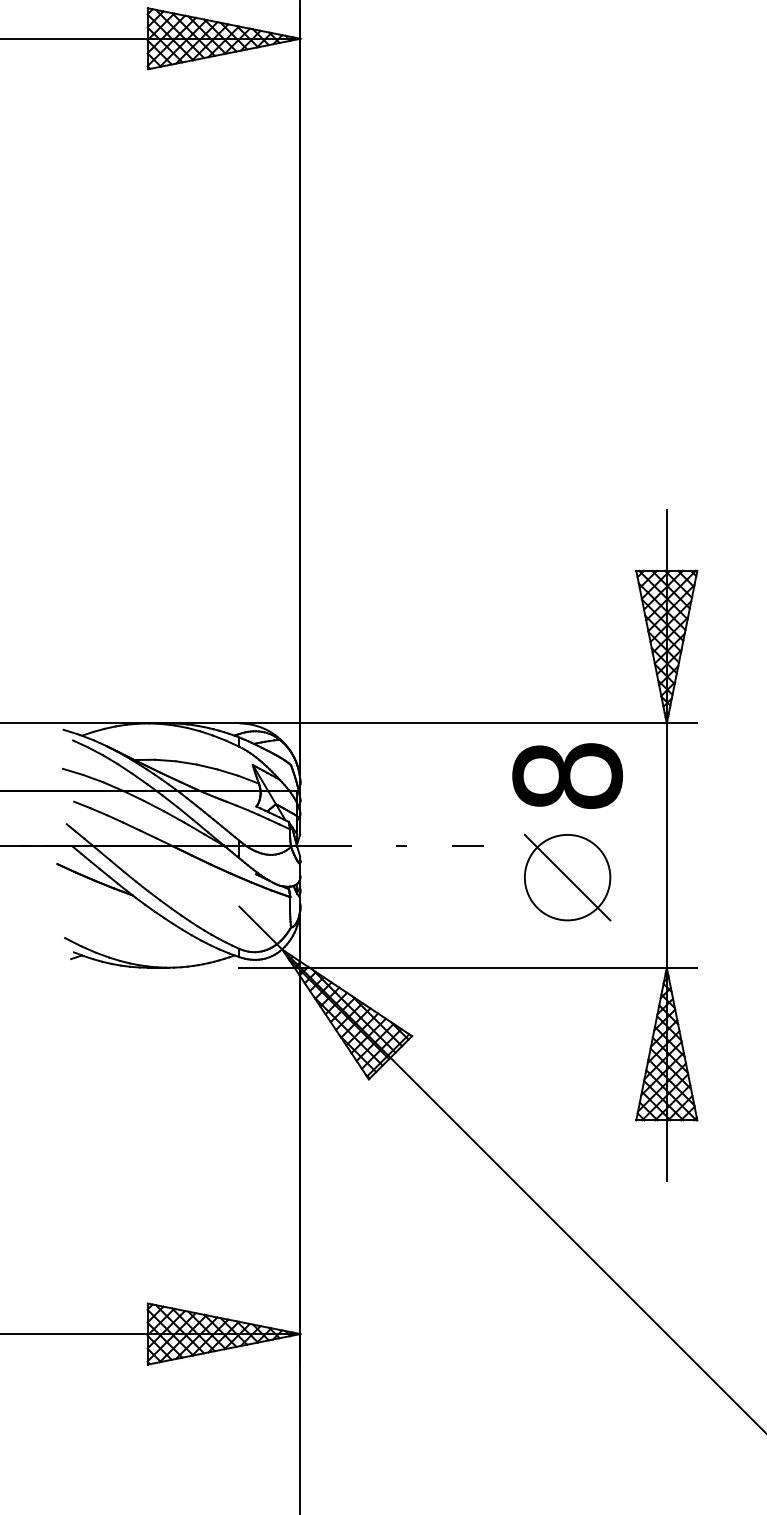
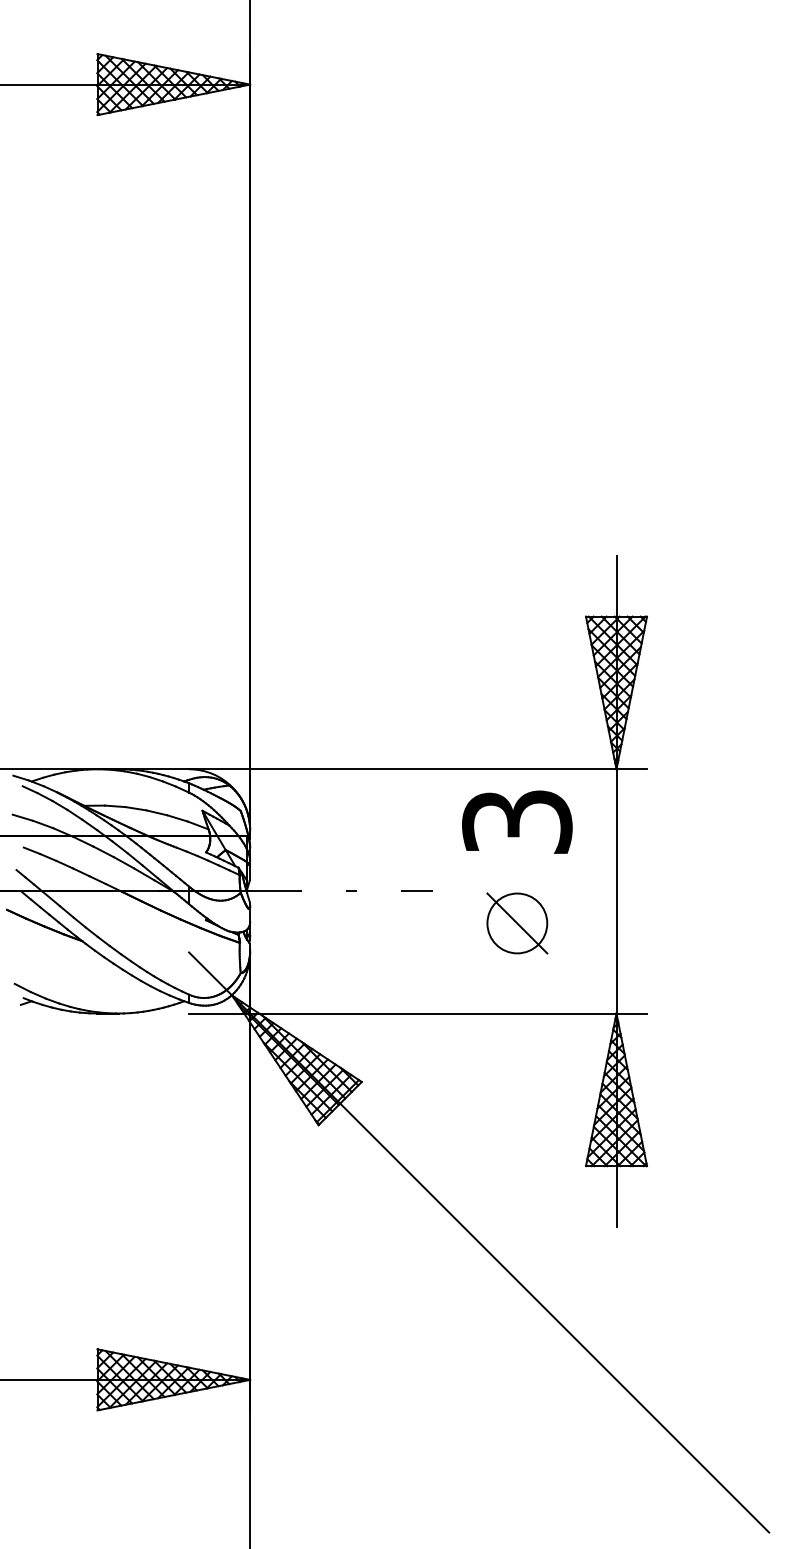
text: (567, 775) -> (517, 821), 8 -> 3
part: (567, 877) -> (517, 923), size x0.7

